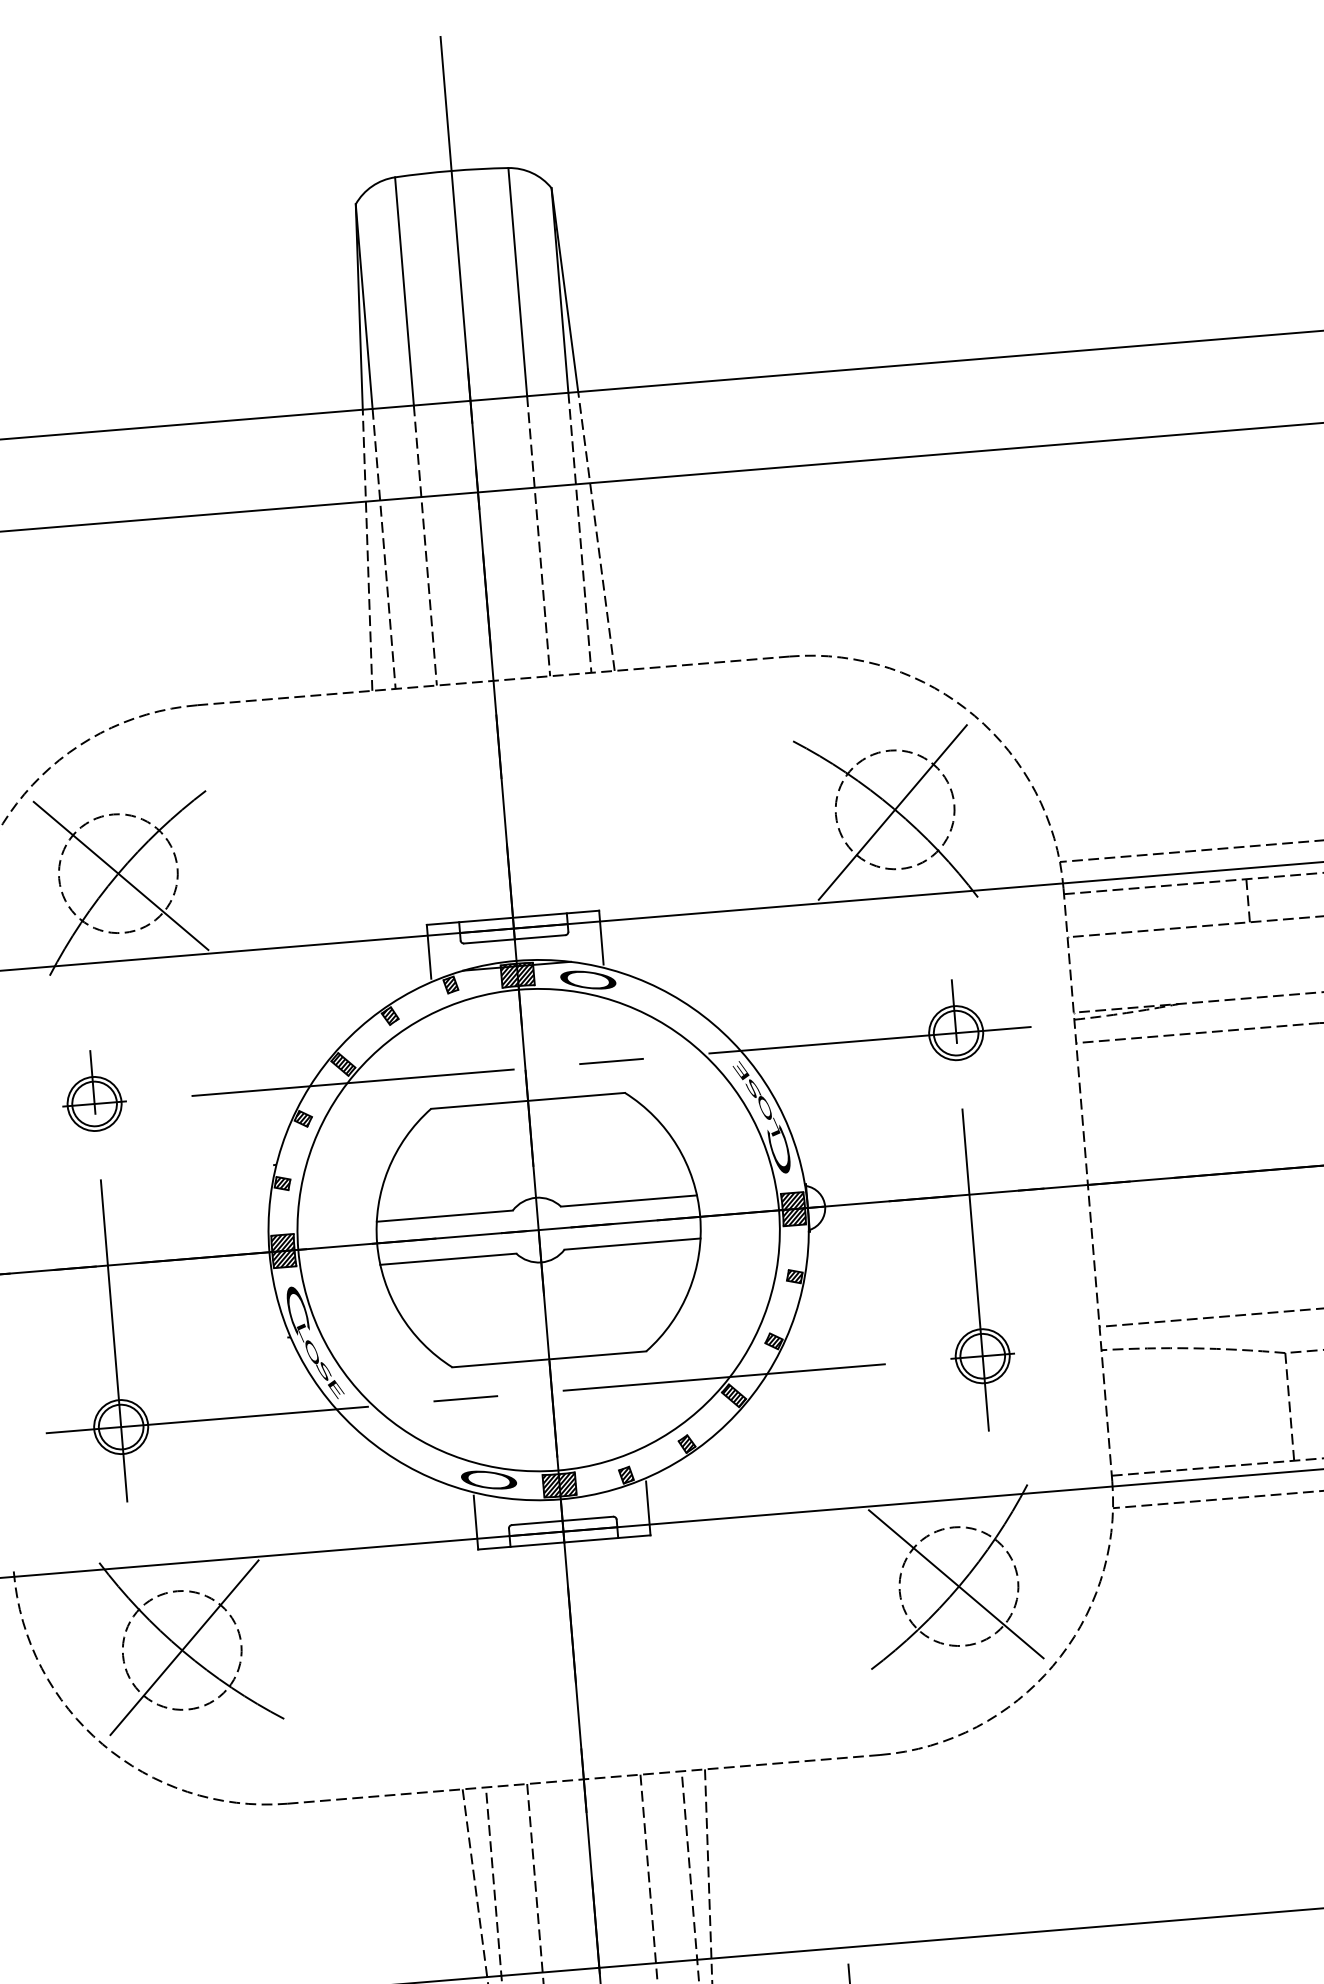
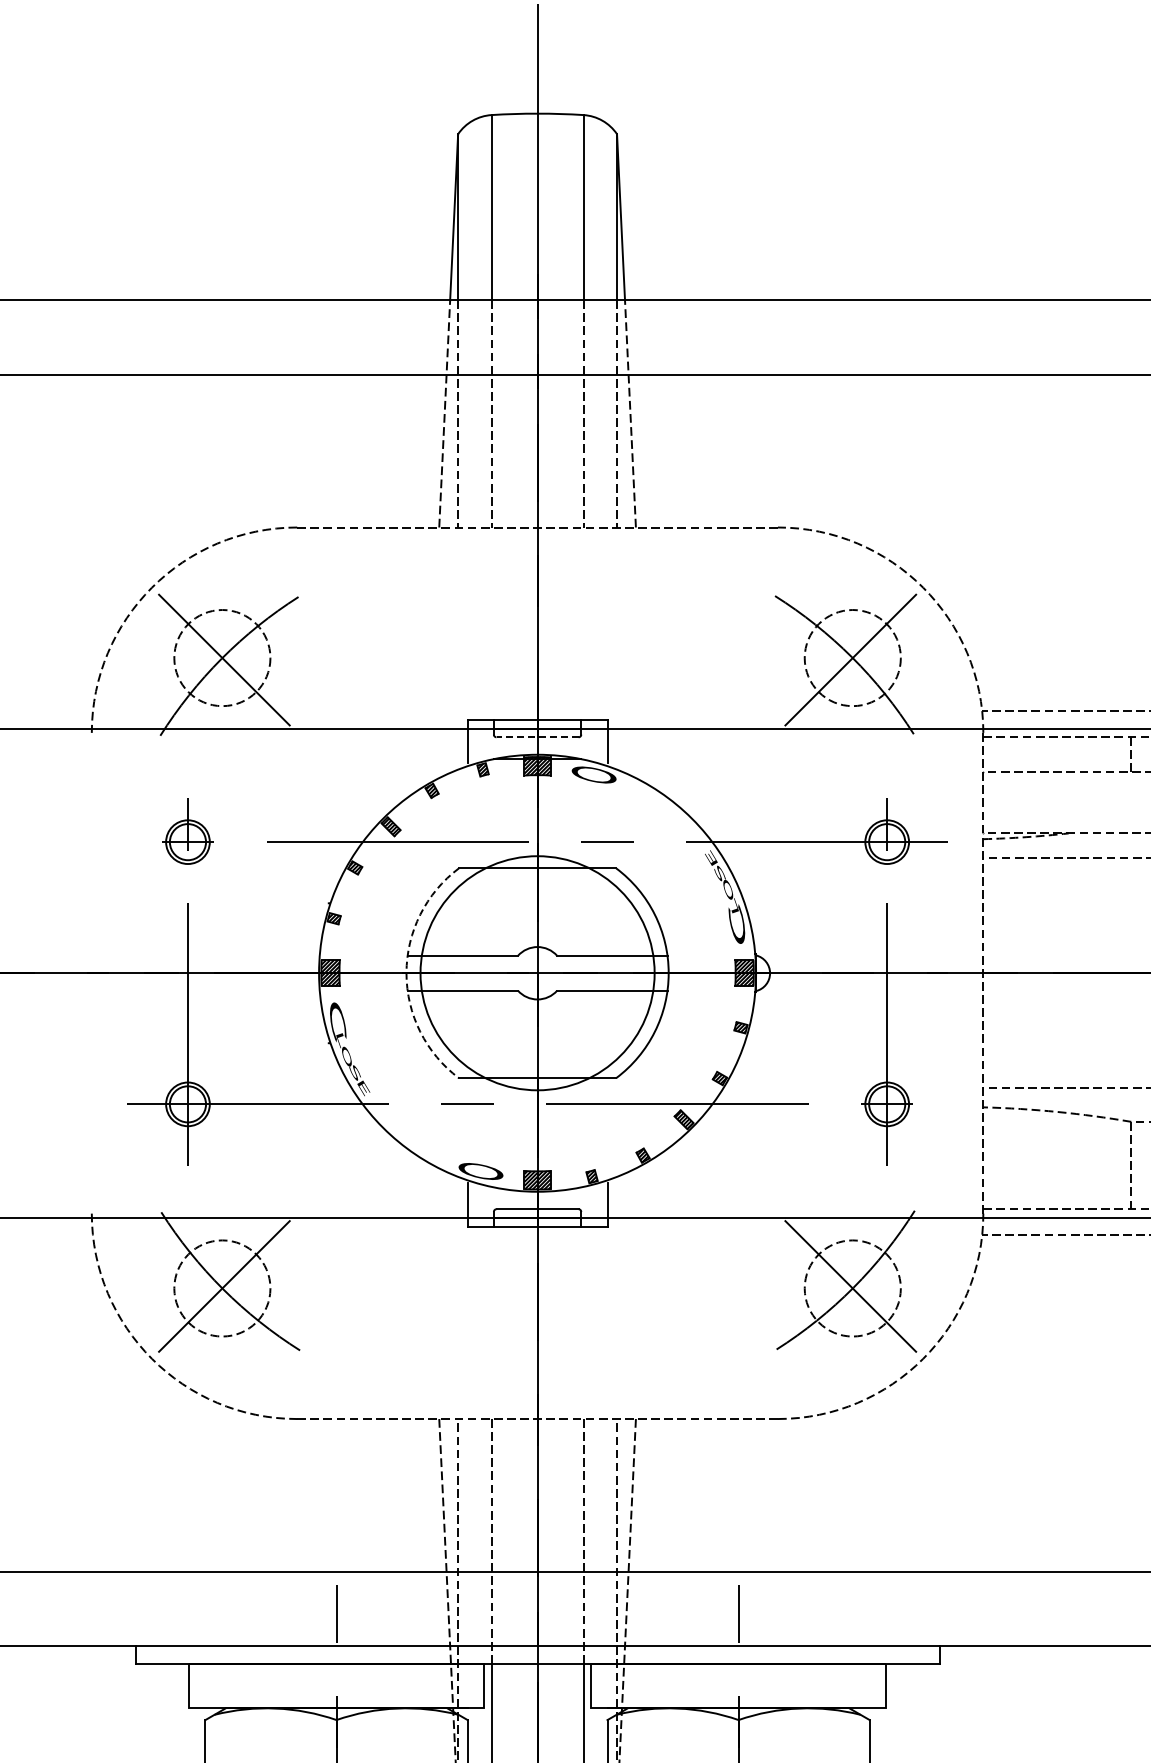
line: (514, 939) -> (537, 737), solid -> dashed
circle: (538, 1230) -> (537, 973), size x0.6
arc: (377, 1243) -> (406, 973), solid -> dashed

